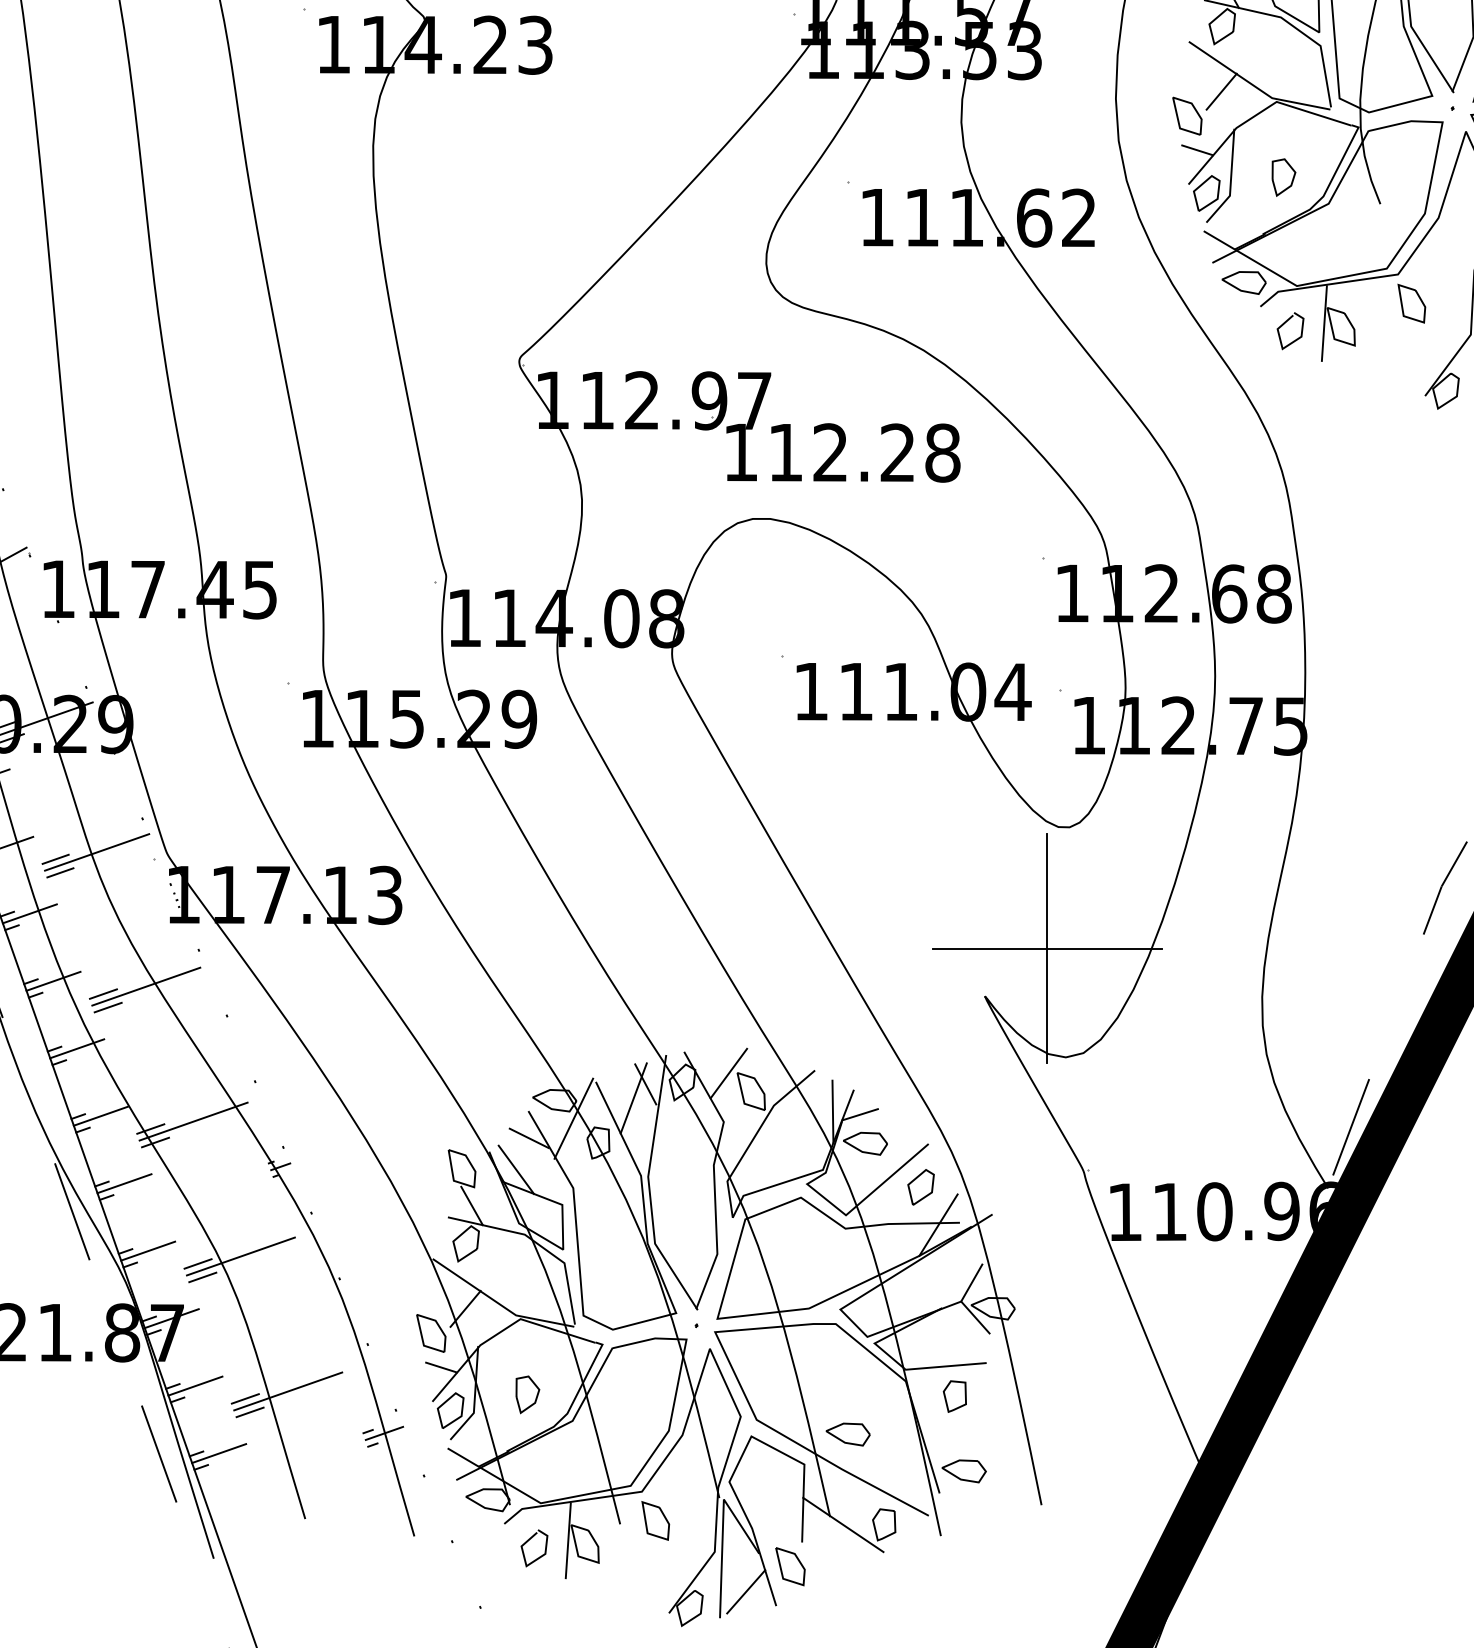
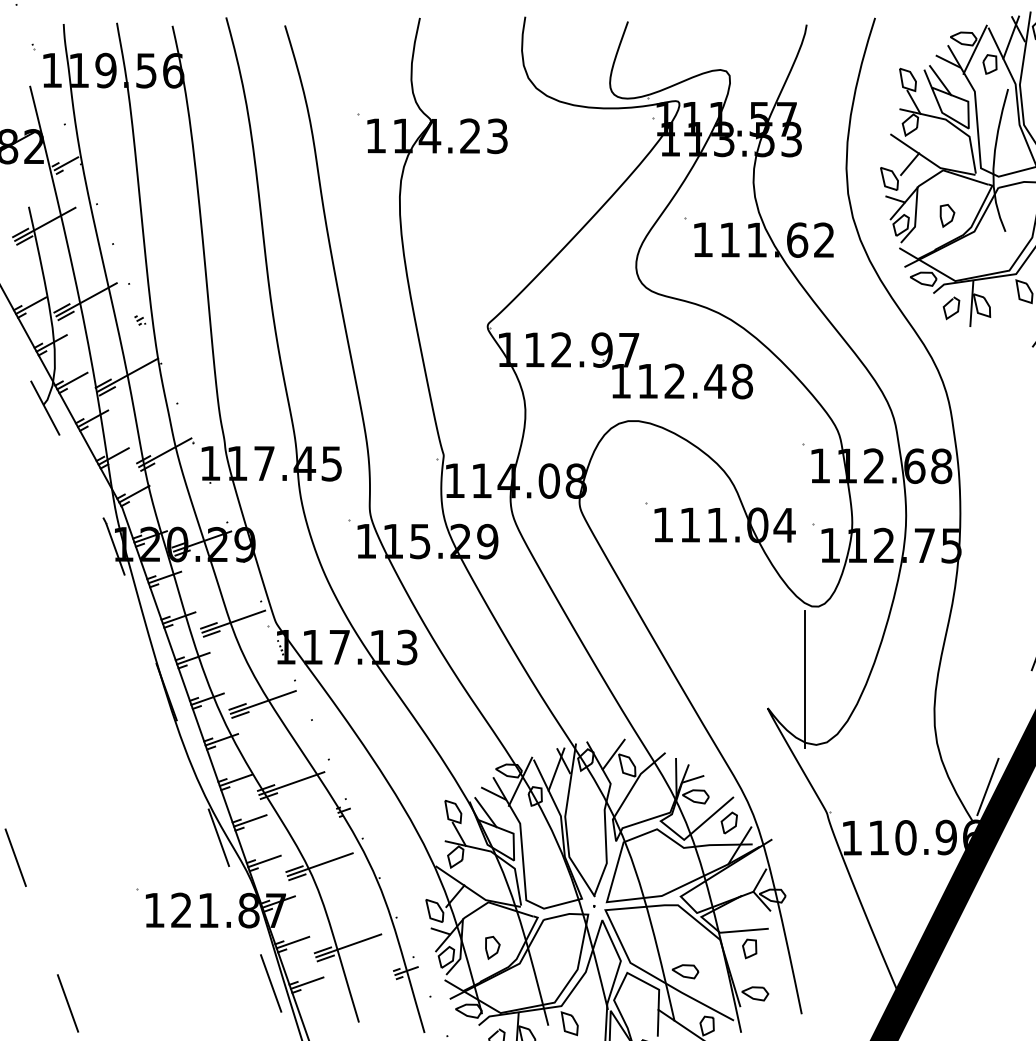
text: (898, 451) -> (715, 380), 112.28 -> 112.48
line: (1046, 948) -> (804, 679), removed

